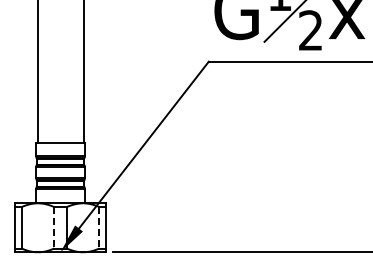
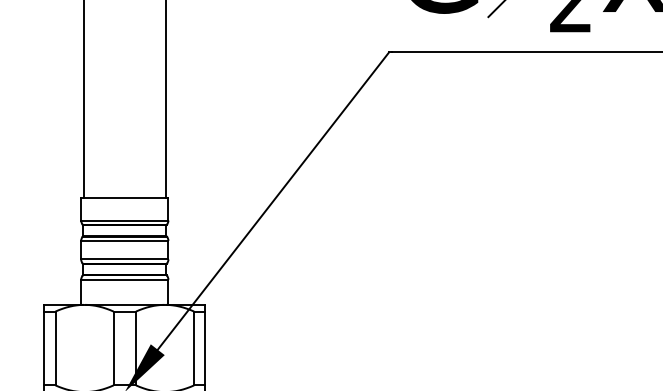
line: (54, 227) -> (114, 347), dashed -> solid
line: (99, 227) -> (194, 347), dashed -> solid

